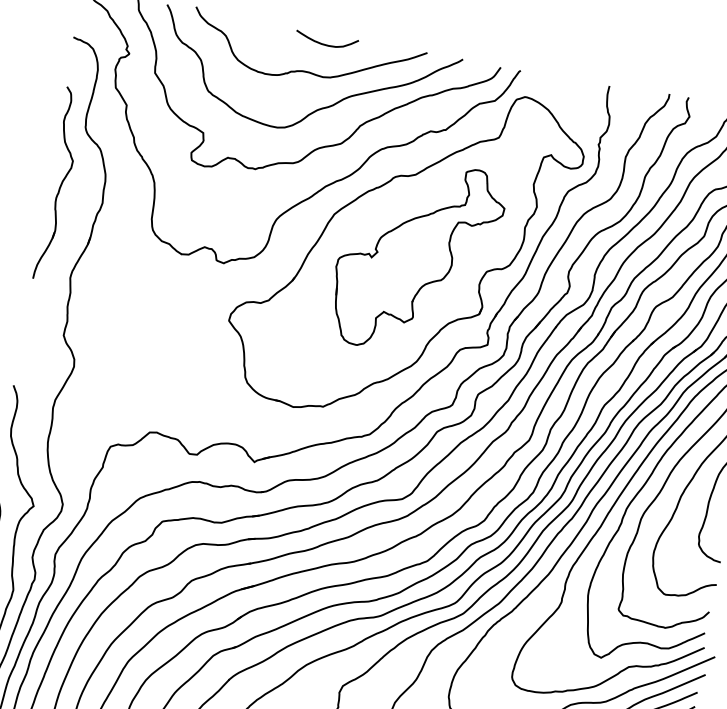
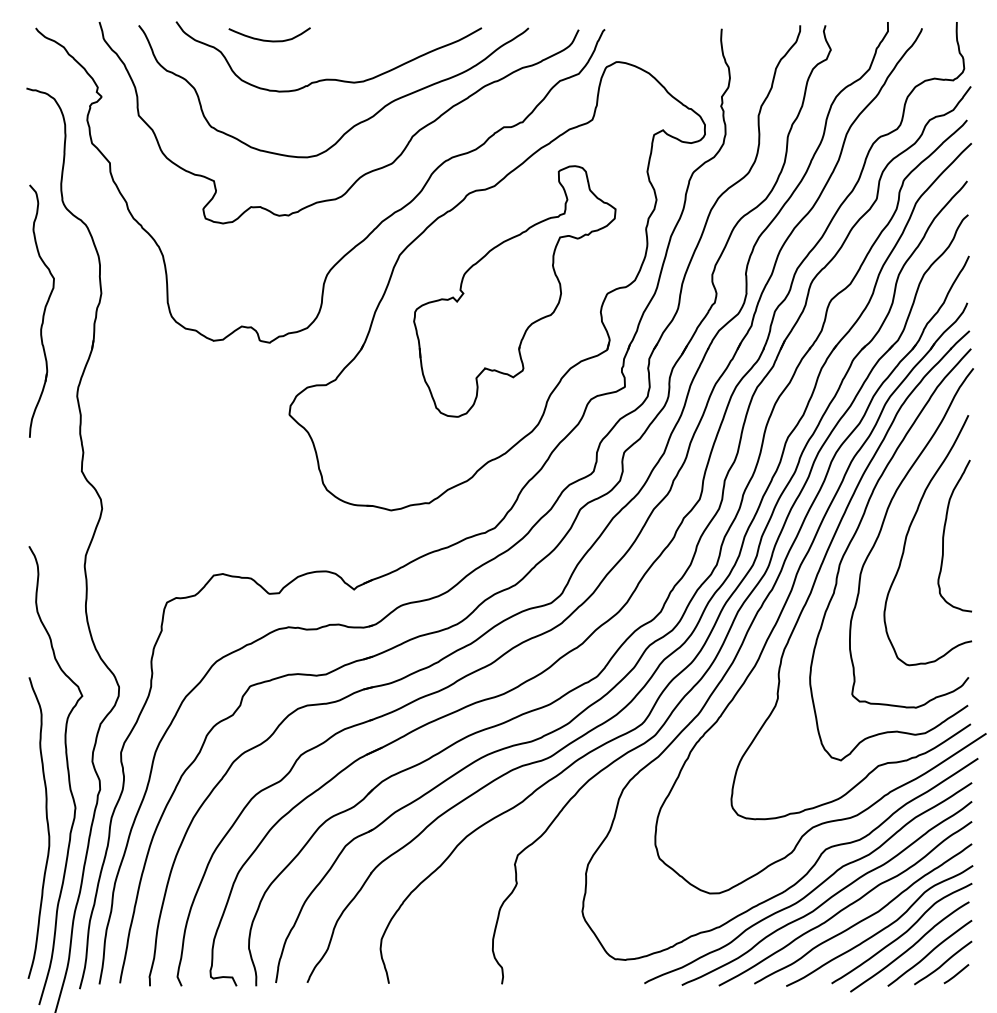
curve: (326, 44) -> (269, 40), moved
part: (59, 183) -> (41, 310), moved

